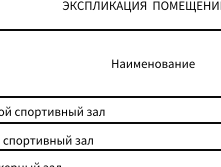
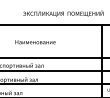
text: (153, 64) -> (35, 42), moved

